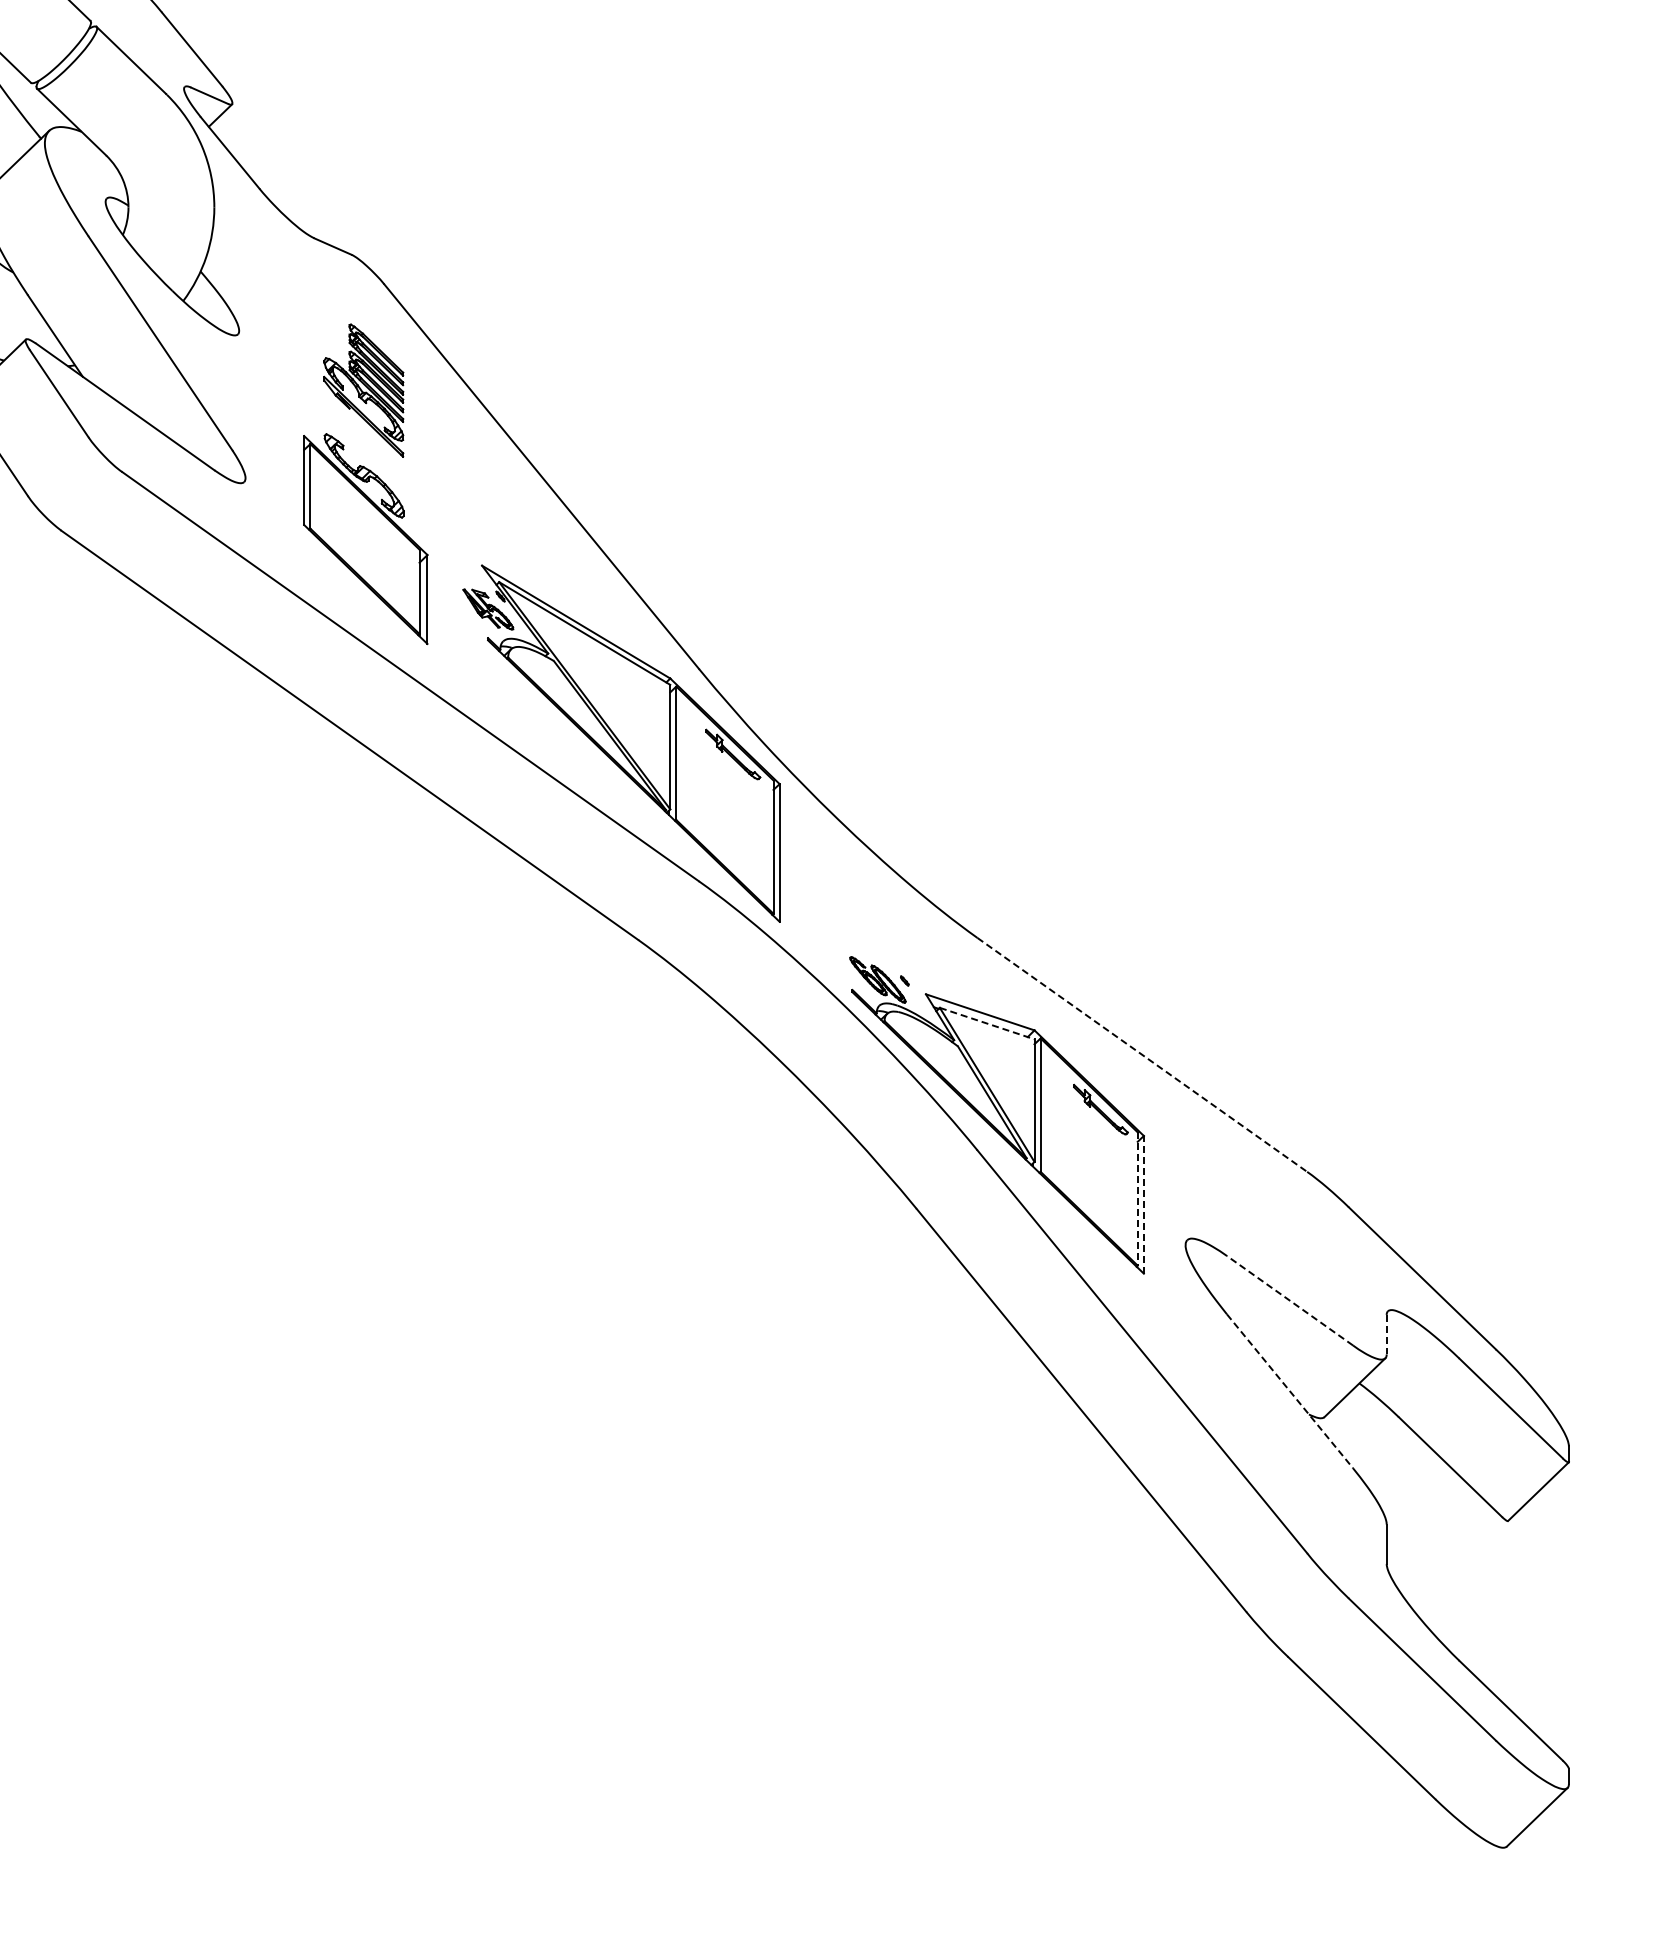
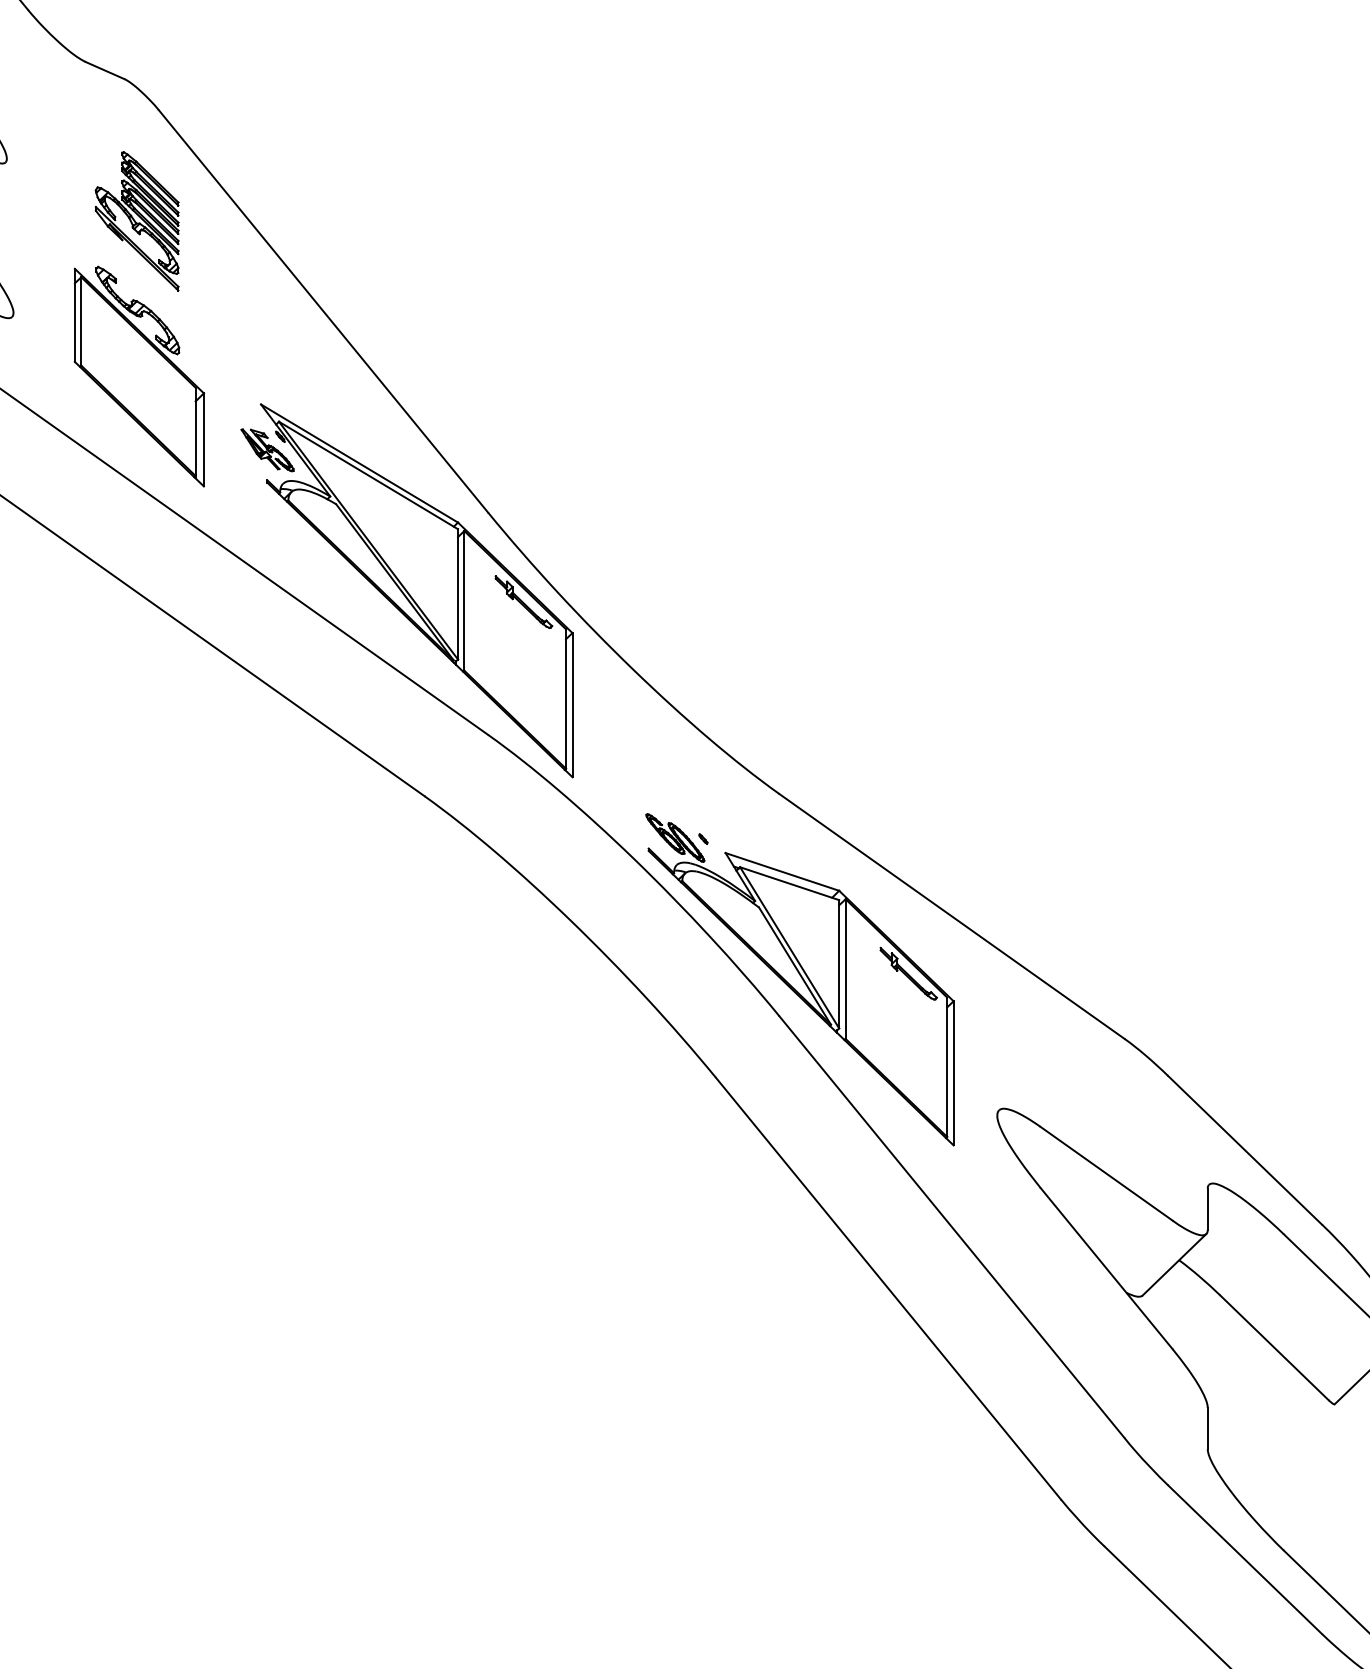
line: (987, 1023) -> (789, 883), dashed -> solid
line: (1142, 1055) -> (952, 917), dashed -> solid
line: (1137, 1199) -> (946, 1067), dashed -> solid
line: (1143, 1204) -> (953, 1073), dashed -> solid
line: (1289, 1300) -> (1106, 1173), dashed -> solid
line: (1386, 1334) -> (1207, 1209), dashed -> solid
line: (1290, 1391) -> (1107, 1268), dashed -> solid

